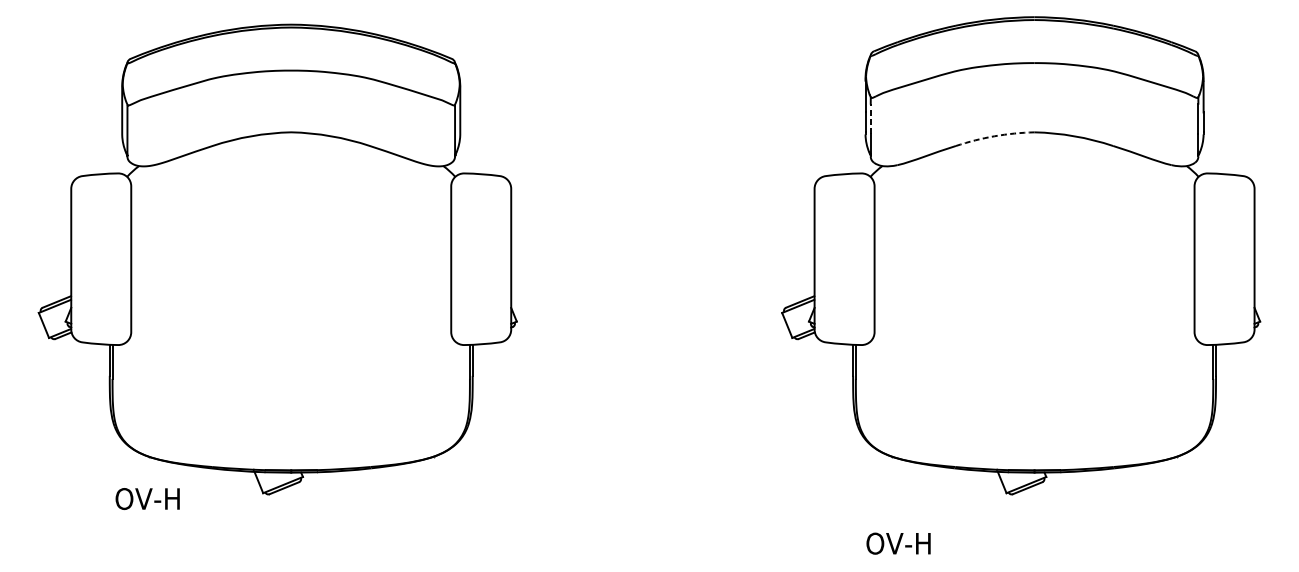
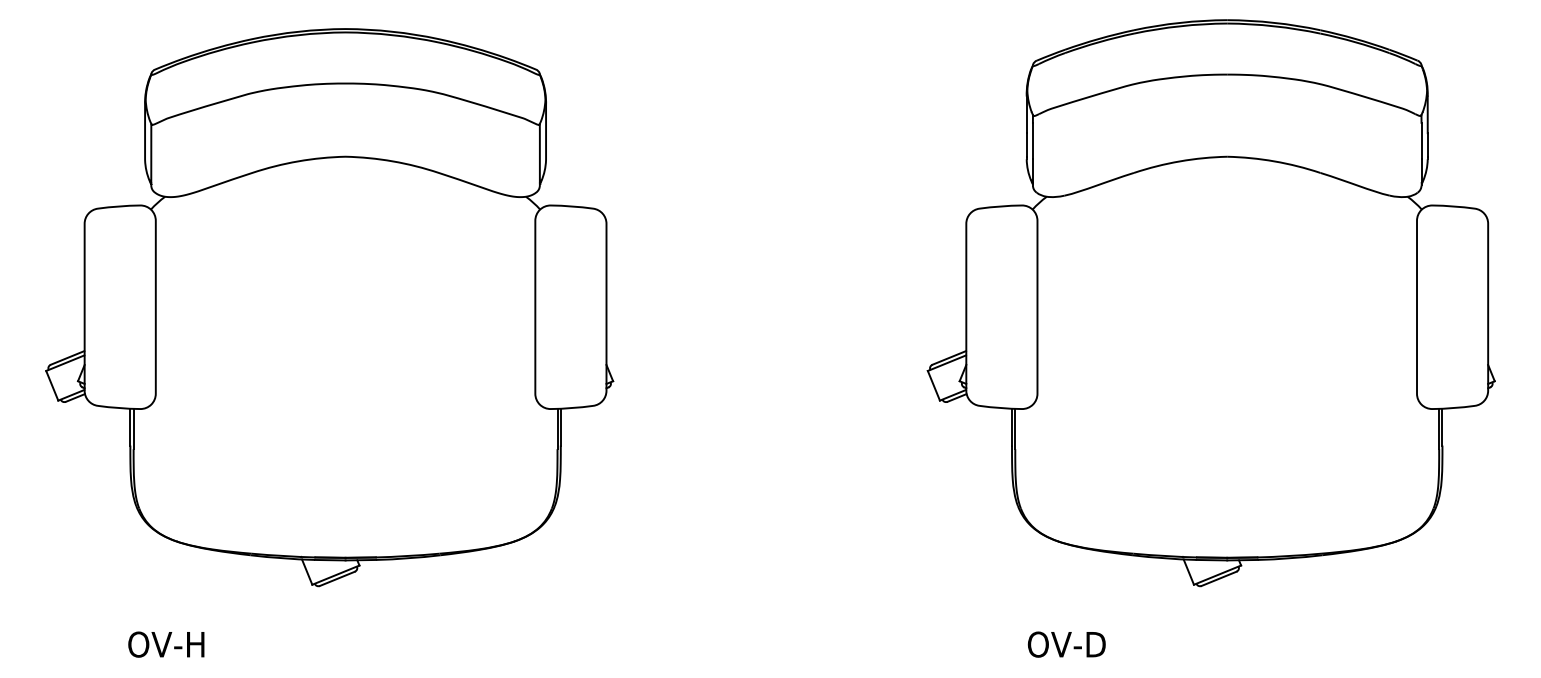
line: (870, 118) -> (1032, 140), dashed -> solid
arc: (995, 136) -> (1180, 161), dashed -> solid
text: (147, 498) -> (166, 644), moved
text: (925, 543) -> (1097, 644), OV-H -> OV-D

